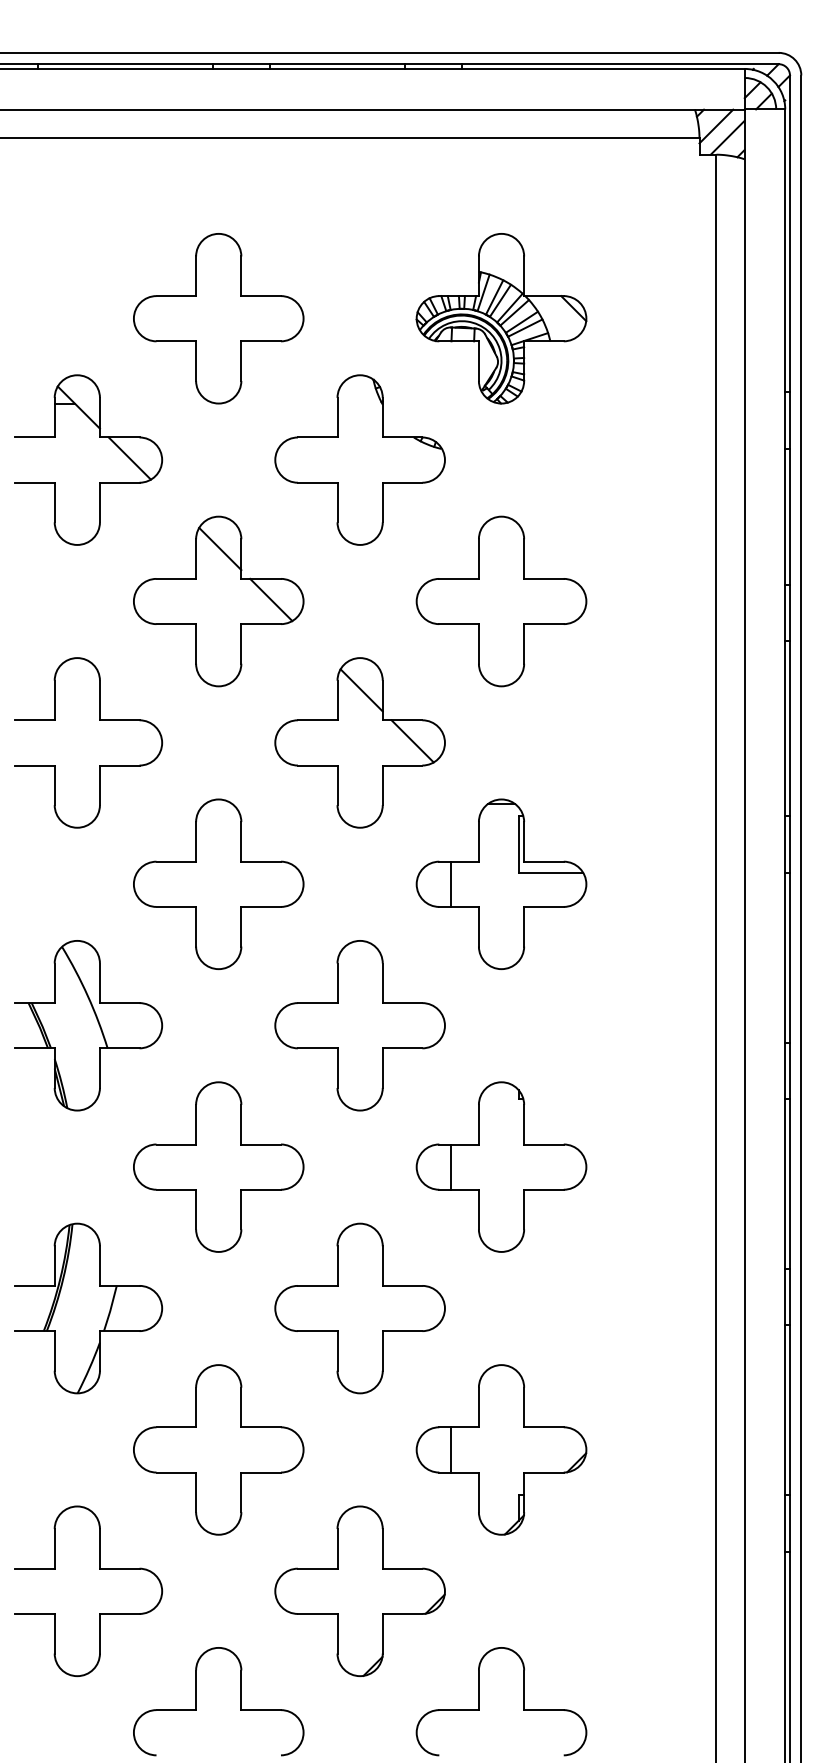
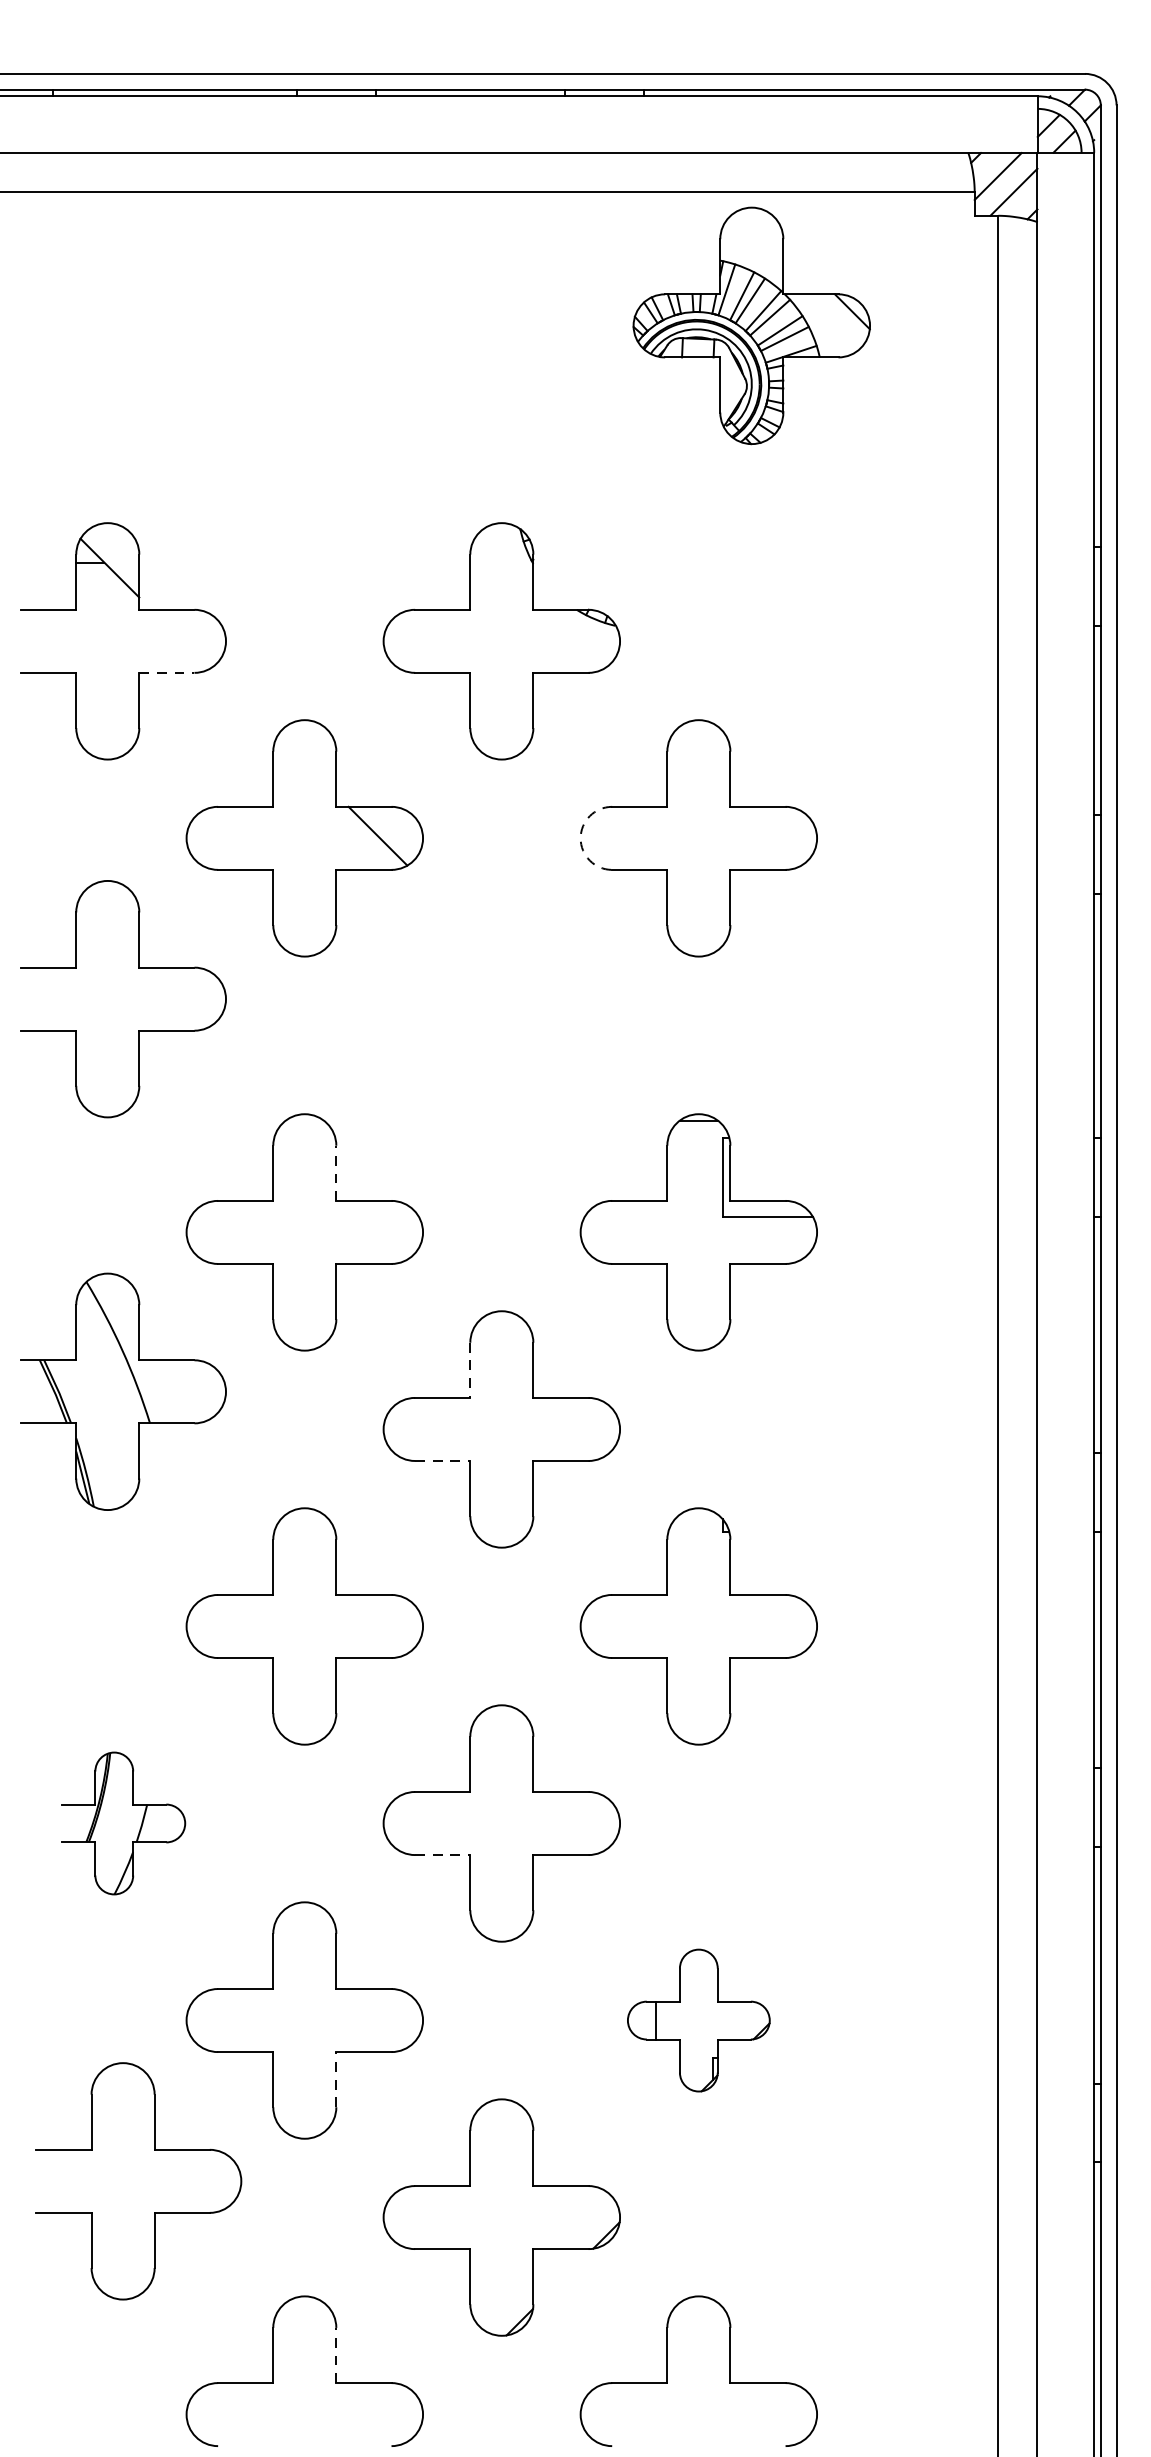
part: (218, 318) -> (304, 444), removed
part: (501, 318) -> (751, 325), moved
line: (129, 458) -> (180, 639), removed
line: (119, 482) -> (166, 672), solid -> dashed
line: (220, 548) -> (307, 764), removed
arc: (416, 601) -> (580, 838), solid -> dashed
part: (99, 720) -> (138, 967), moved
part: (359, 742) -> (500, 1034), removed
line: (241, 841) -> (336, 1172), solid -> dashed
line: (450, 883) -> (627, 1231), removed
line: (337, 983) -> (470, 1370), solid -> dashed
part: (88, 1025) -> (123, 1391), moved
line: (317, 1048) -> (442, 1461), solid -> dashed
line: (450, 1166) -> (627, 1625), removed
part: (88, 1308) -> (123, 1823), size x0.6
line: (317, 1331) -> (442, 1855), solid -> dashed
part: (501, 1449) -> (698, 2019), size x0.6
line: (241, 1492) -> (336, 2079), solid -> dashed
part: (99, 1569) -> (153, 2150), moved
line: (241, 1690) -> (336, 2355), solid -> dashed

